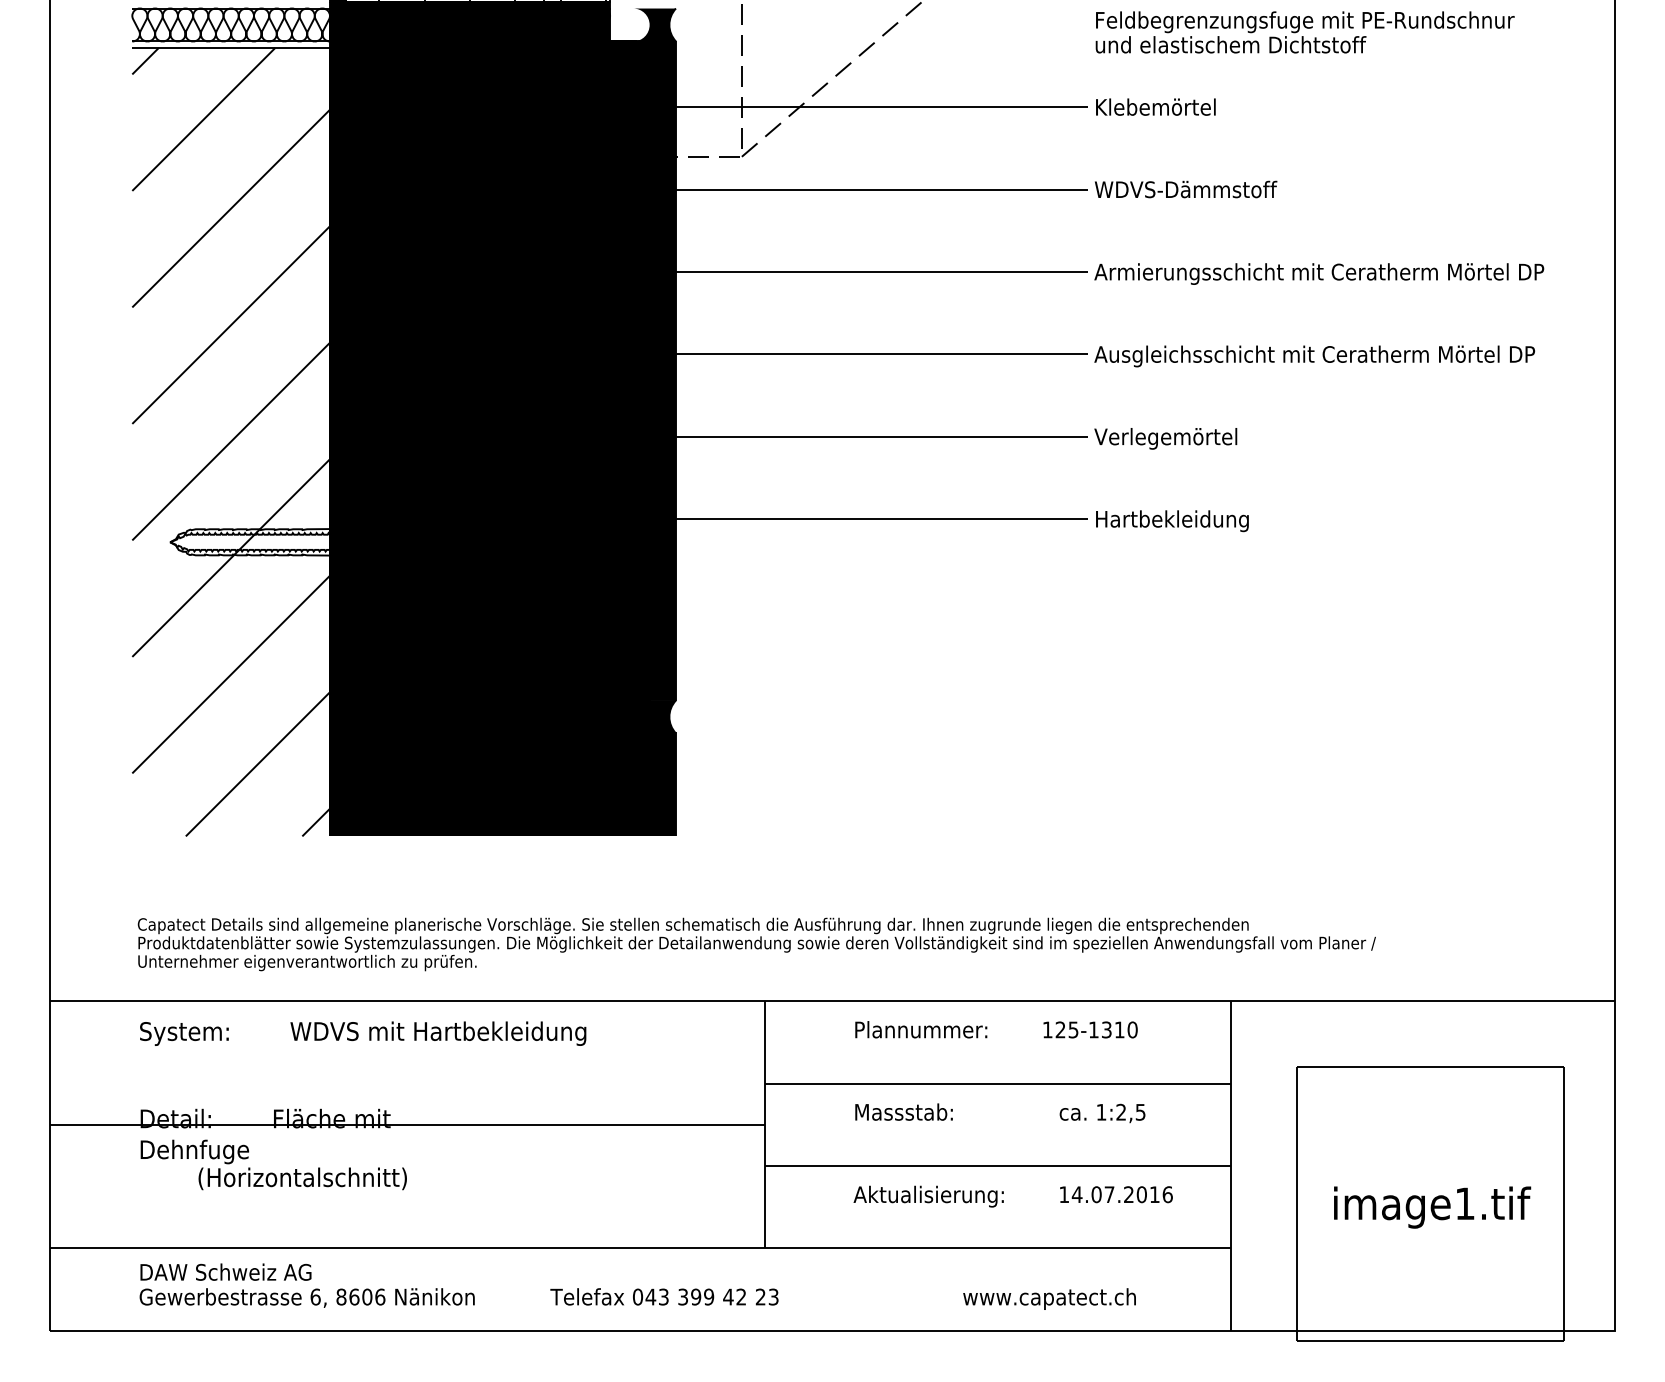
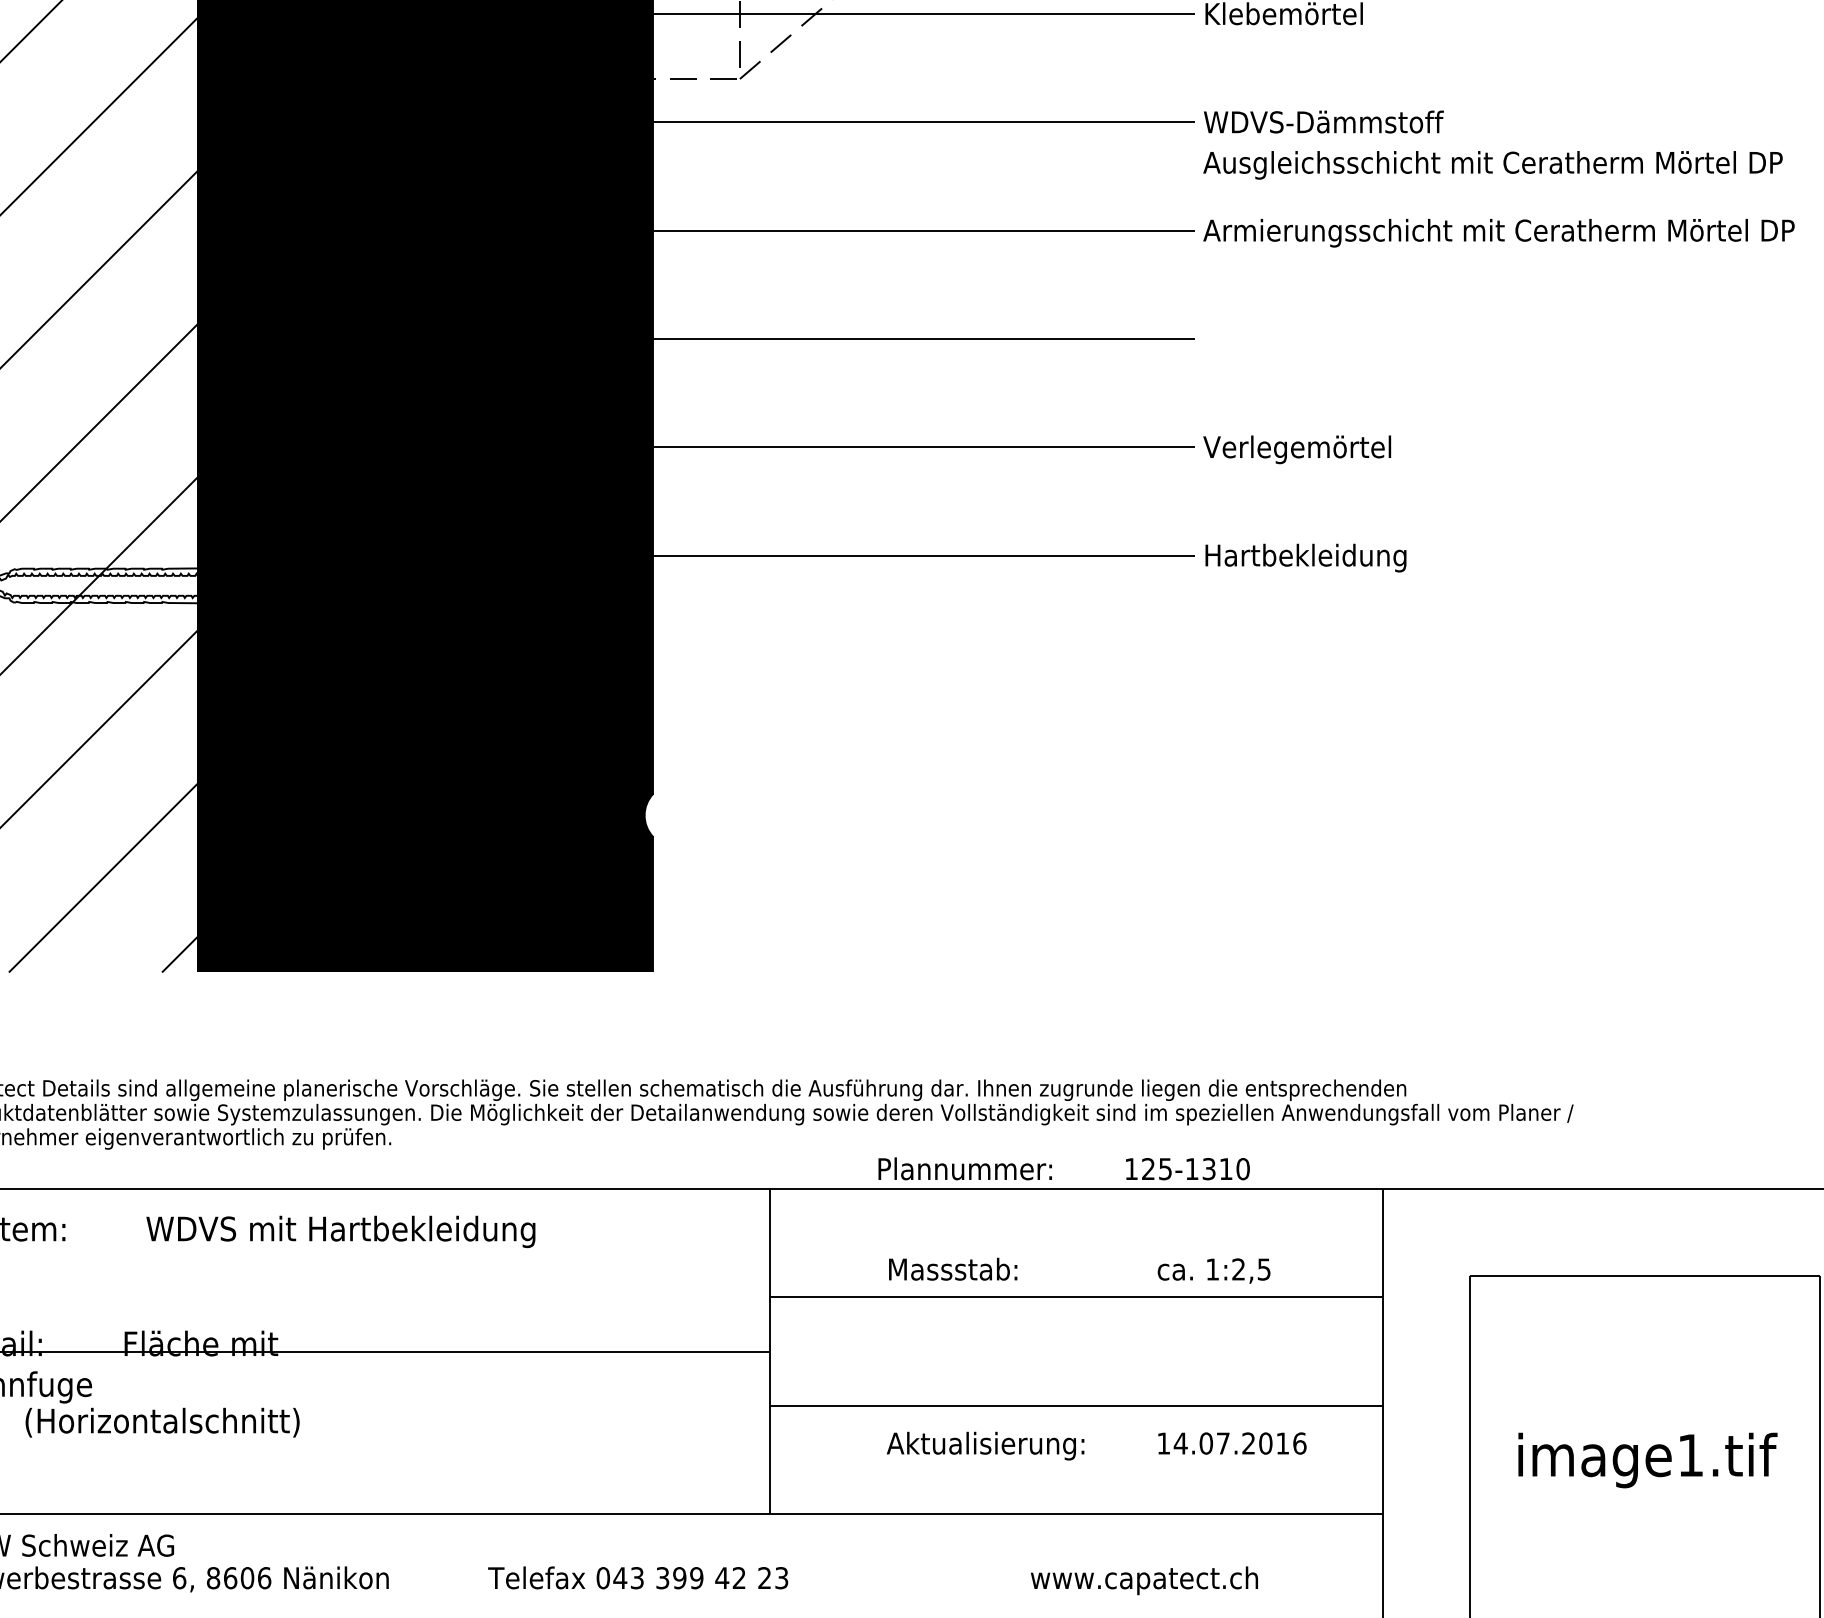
text: (1314, 356) -> (1492, 165), moved
text: (996, 1029) -> (1064, 1168), moved
text: (1000, 1113) -> (1079, 1271), moved

